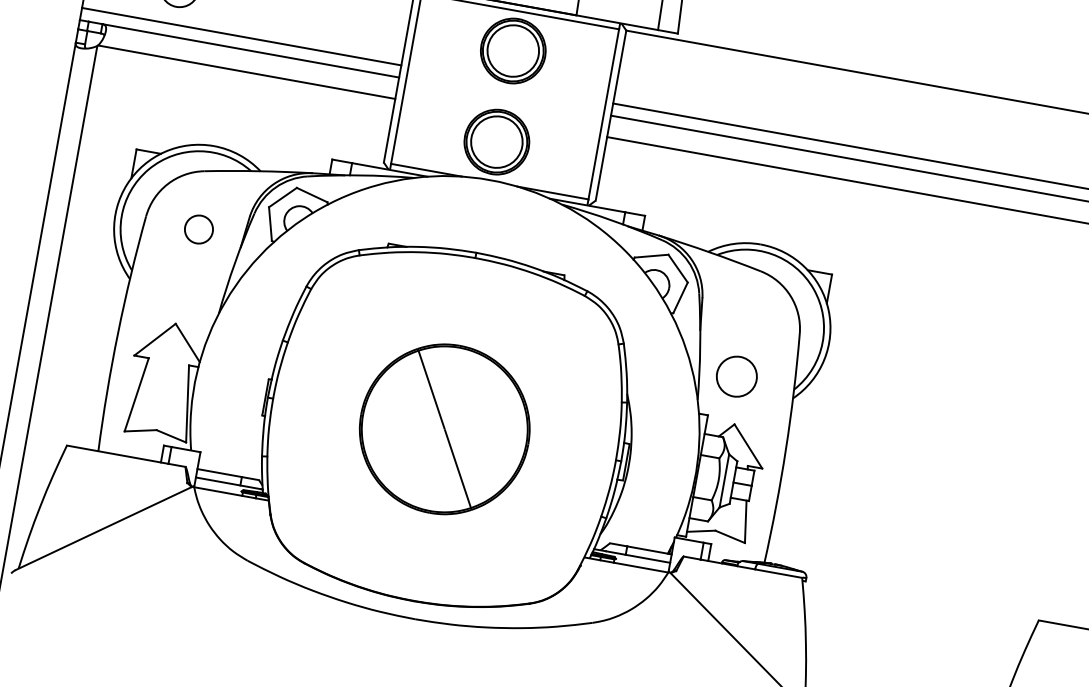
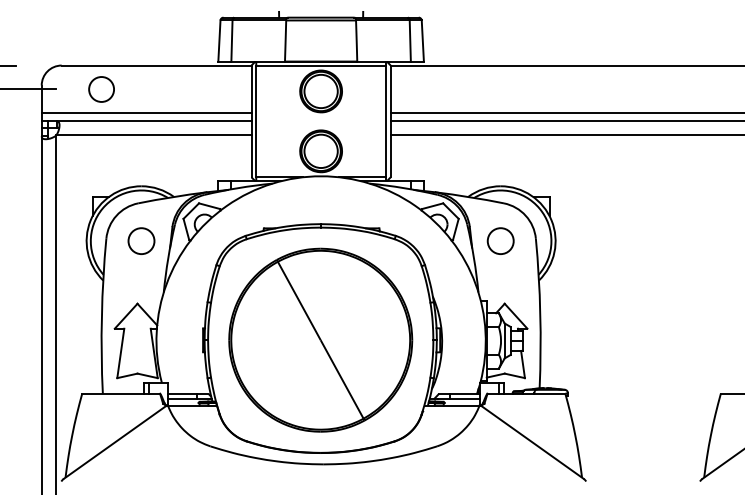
circle: (199, 228) -> (141, 240), size x1.43
circle: (736, 375) -> (500, 240), moved
part: (444, 428) -> (320, 339), size x1.67

